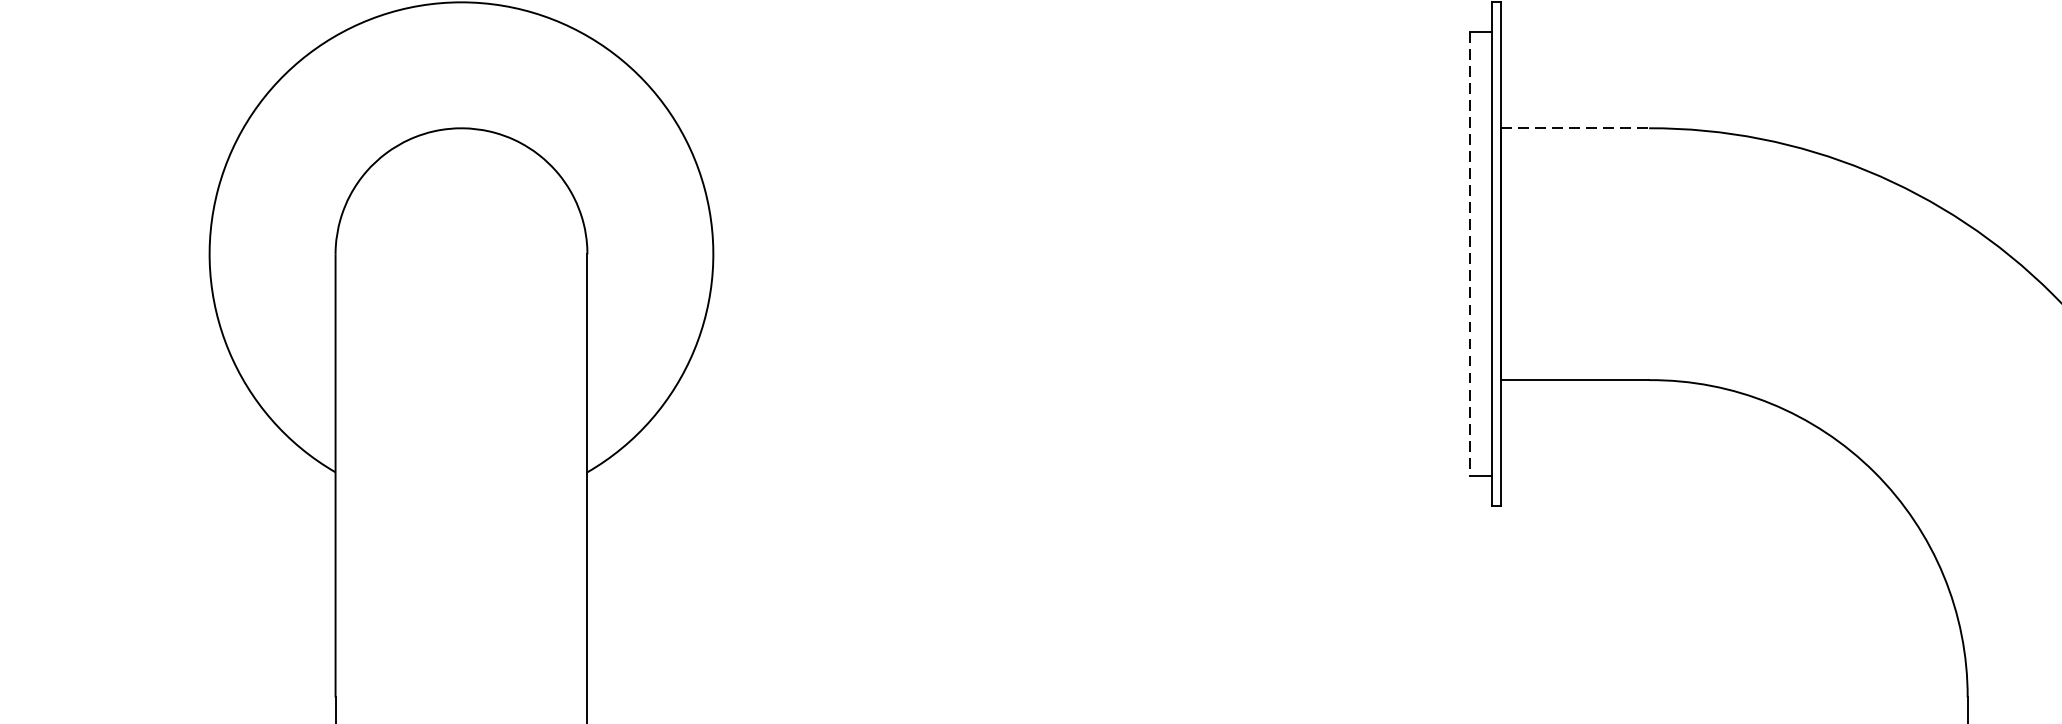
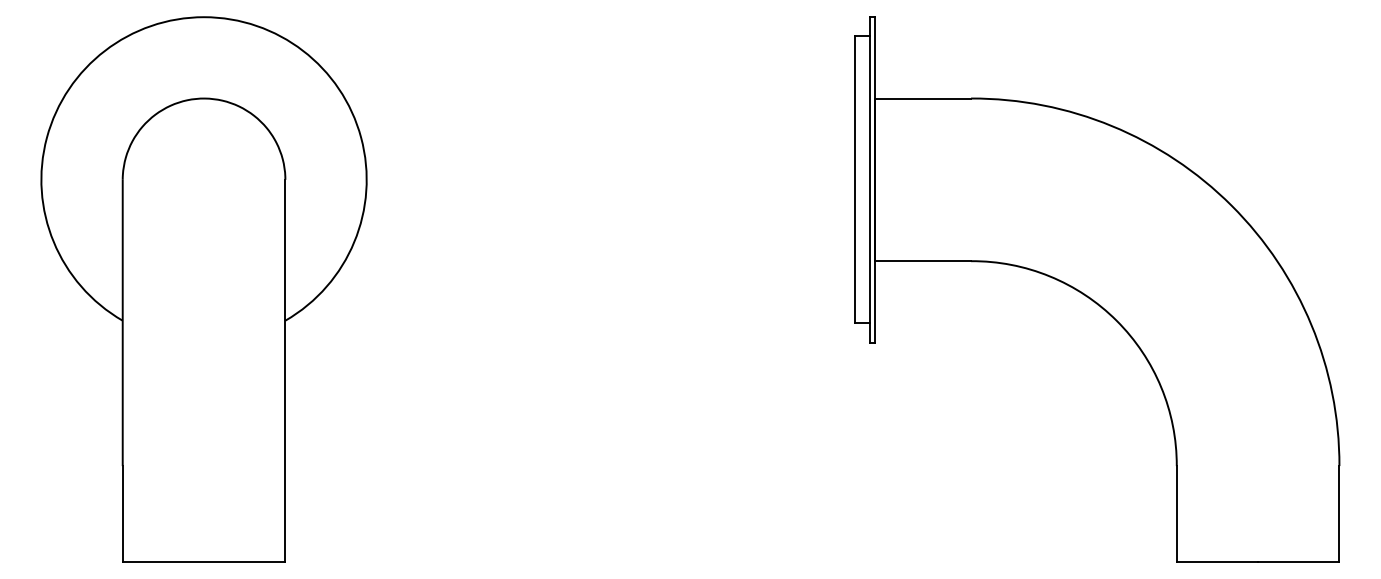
line: (1575, 128) -> (923, 98), dashed -> solid
line: (1470, 253) -> (855, 179), dashed -> solid

